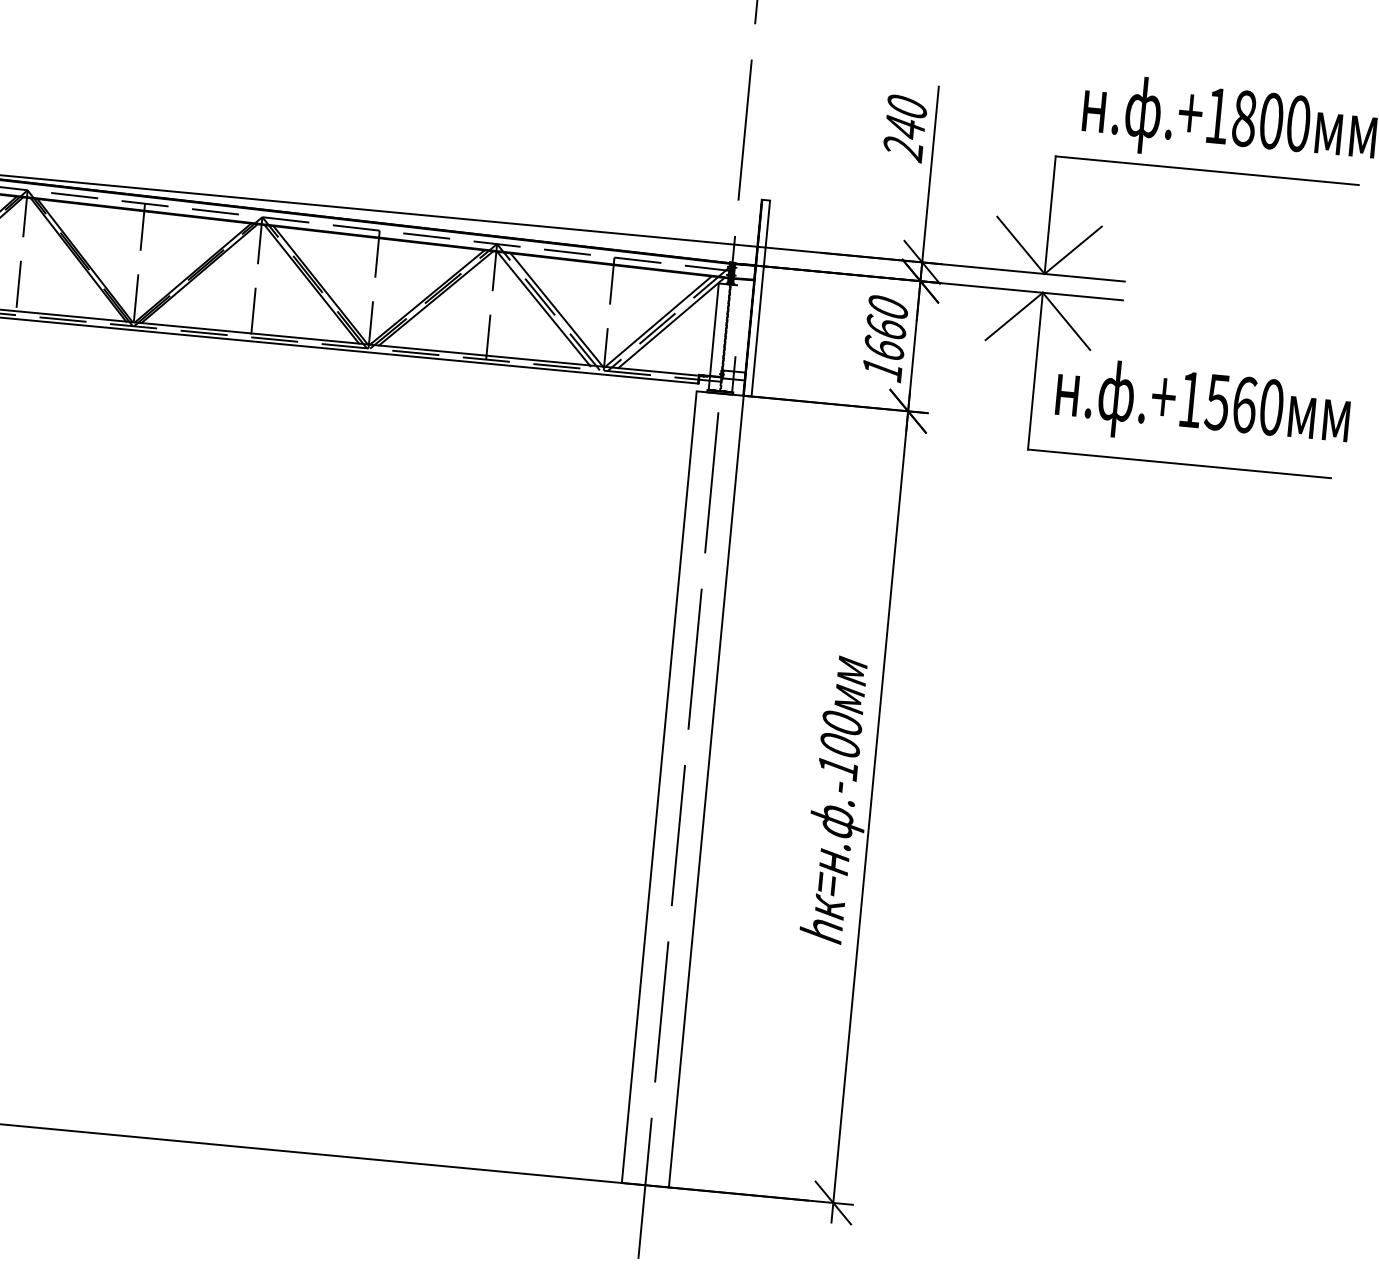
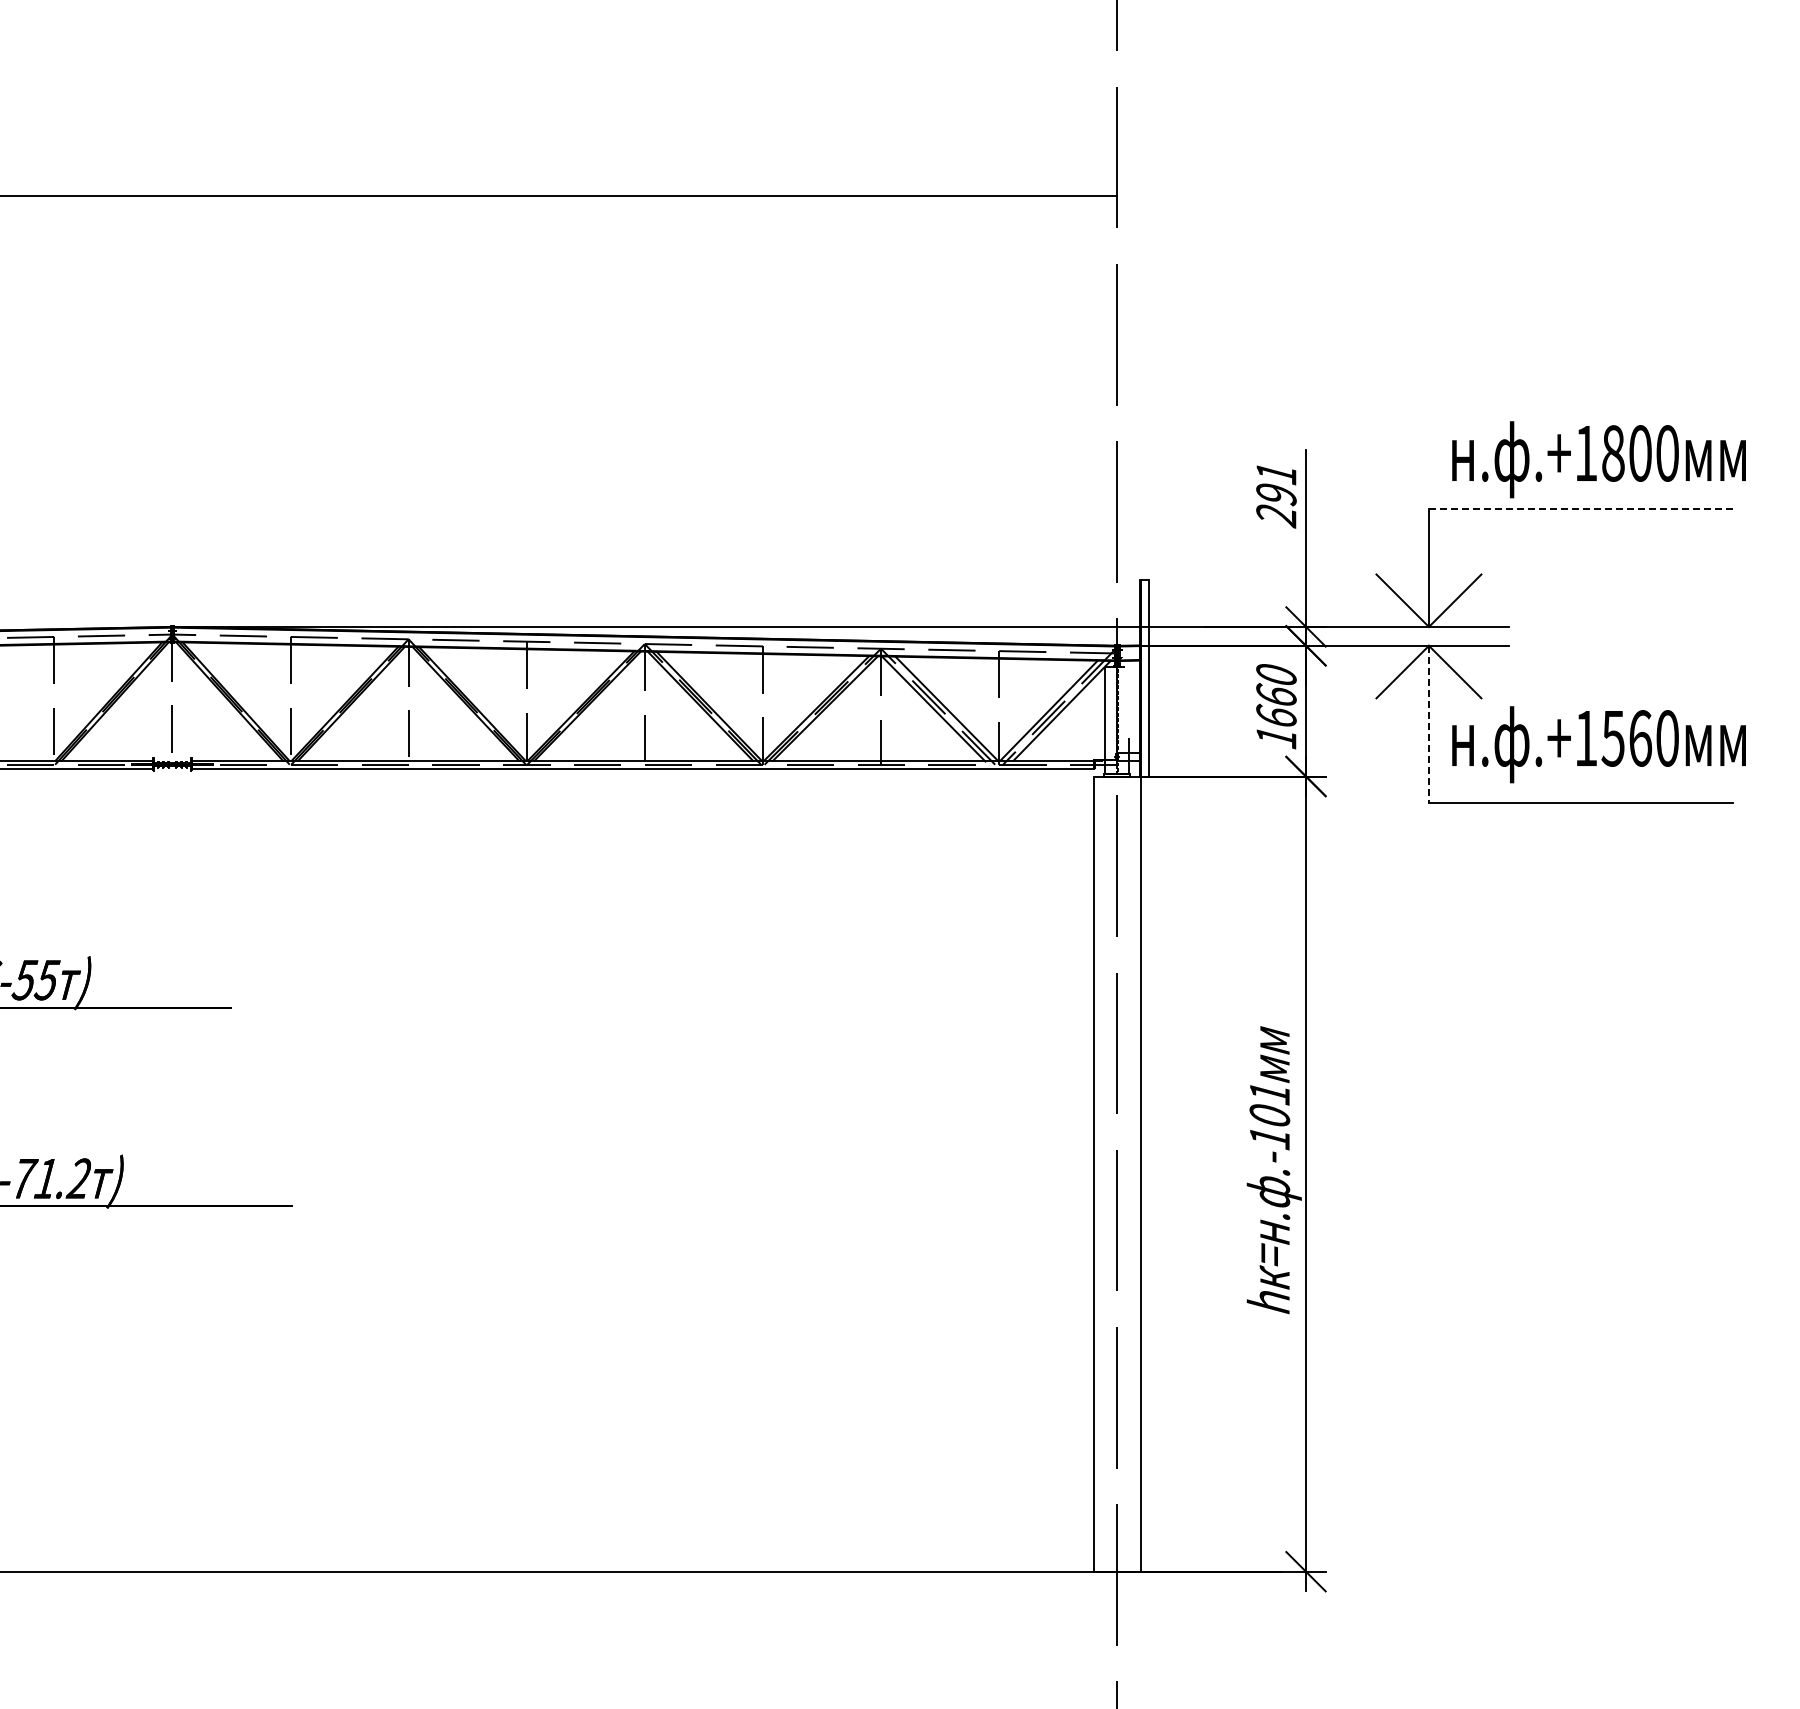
text: (906, 117) -> (1276, 484), 240 -> 291
line: (1207, 170) -> (1581, 508), solid -> dashed
line: (1034, 371) -> (1428, 724), solid -> dashed
text: (841, 723) -> (1269, 1093), .-100 -> .-101

